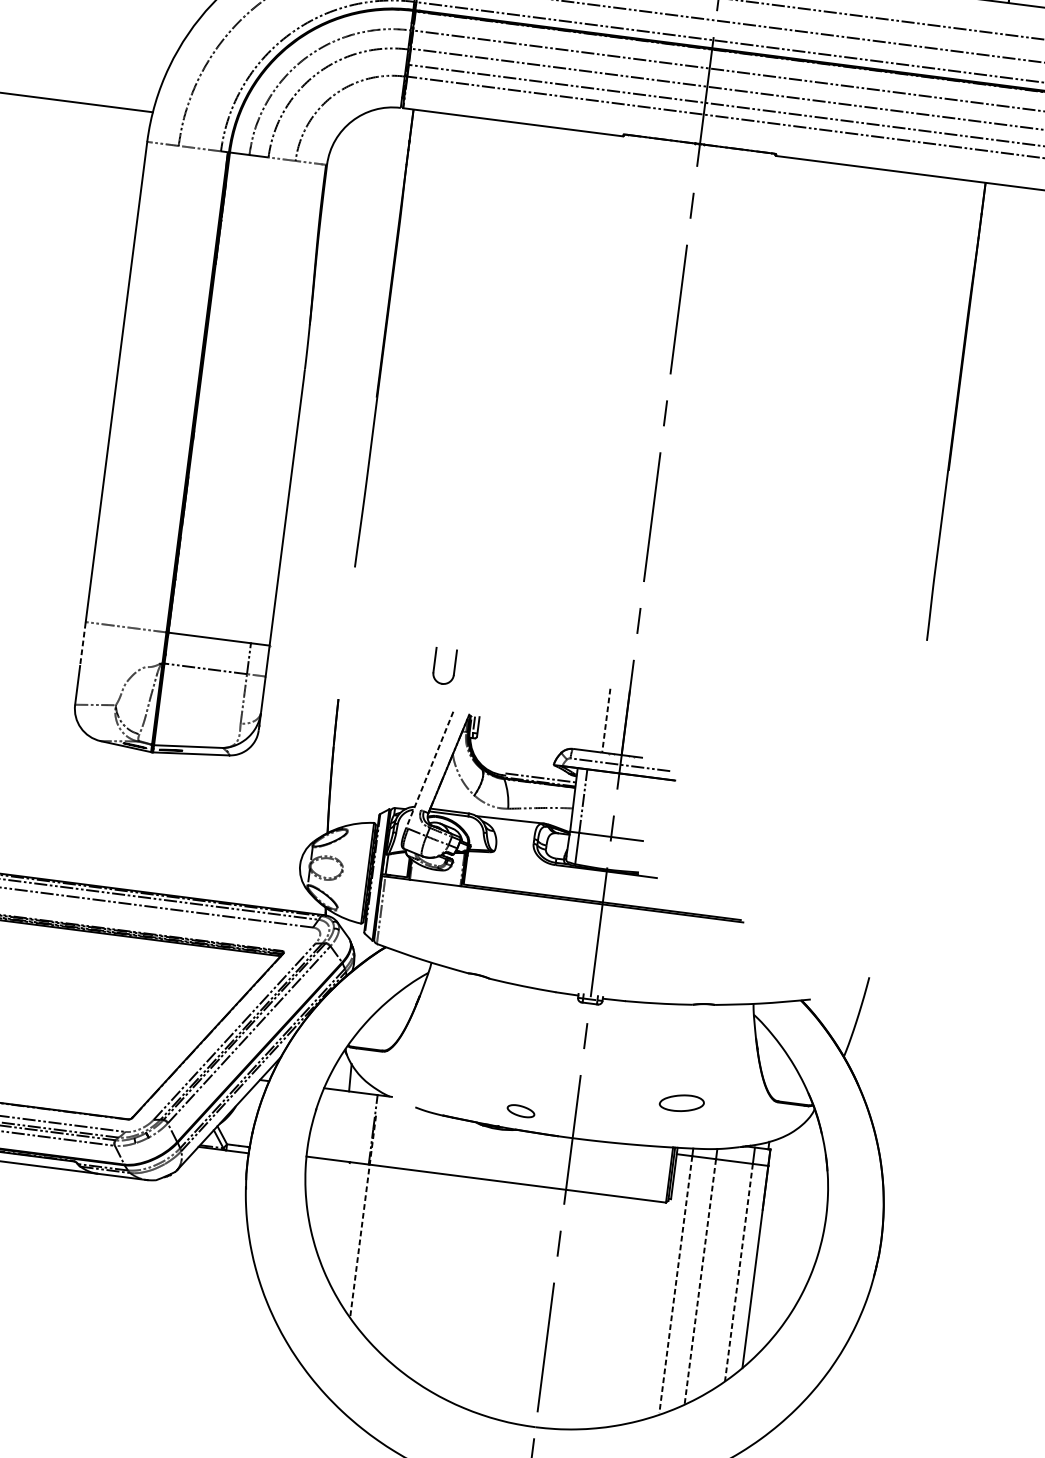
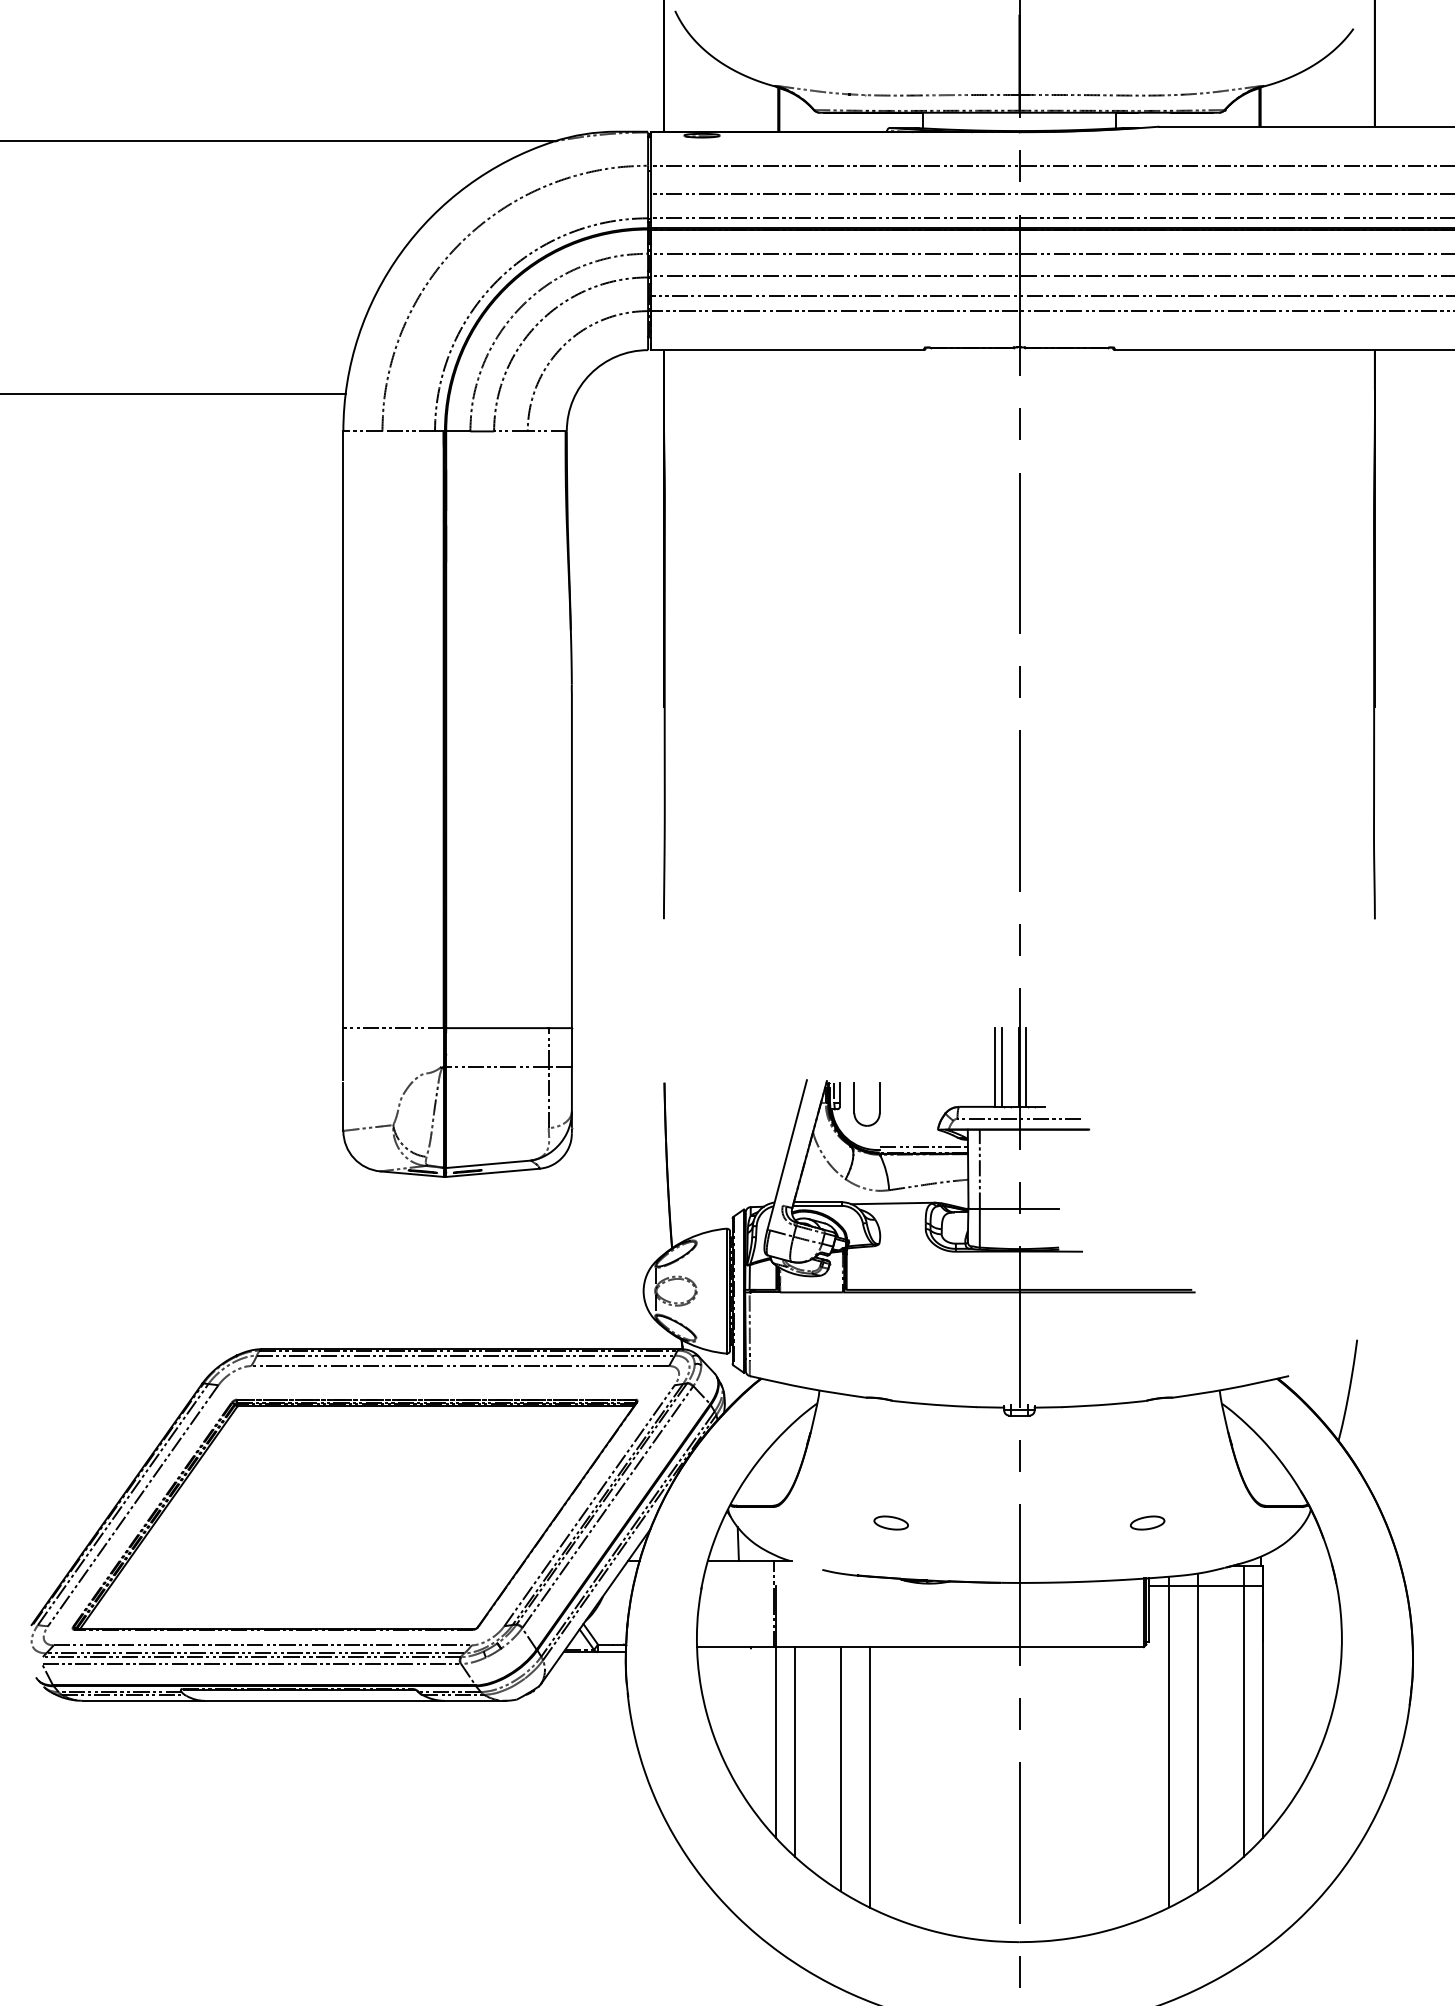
line: (83, 642) -> (343, 1053), dashed -> solid
part: (434, 665) -> (854, 1104), moved
line: (606, 720) -> (995, 1067), dashed -> solid
line: (611, 720) -> (1001, 1066), added
line: (630, 723) -> (1025, 1066), added
line: (429, 770) -> (787, 1155), dashed -> solid
part: (681, 1102) -> (1147, 1522), size x0.62
part: (520, 1110) -> (890, 1522), moved
line: (363, 1216) -> (775, 1711), dashed -> solid
line: (374, 1250) -> (794, 1751), added
line: (409, 1269) -> (840, 1769), added
line: (738, 1272) -> (1243, 1721), dashed -> solid
line: (432, 1279) -> (870, 1777), added
line: (700, 1281) -> (1198, 1738), dashed -> solid
line: (675, 1284) -> (1168, 1745), dashed -> solid

